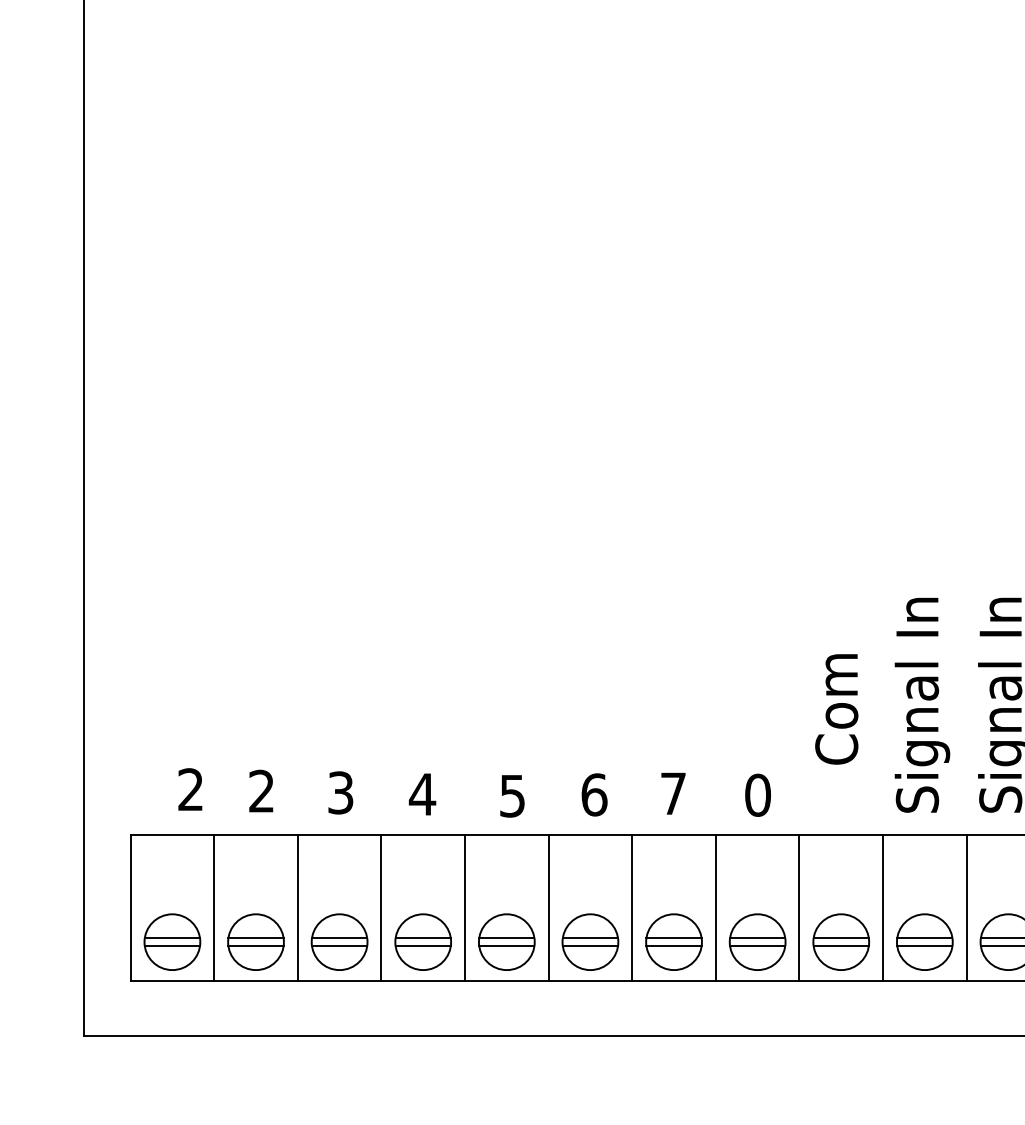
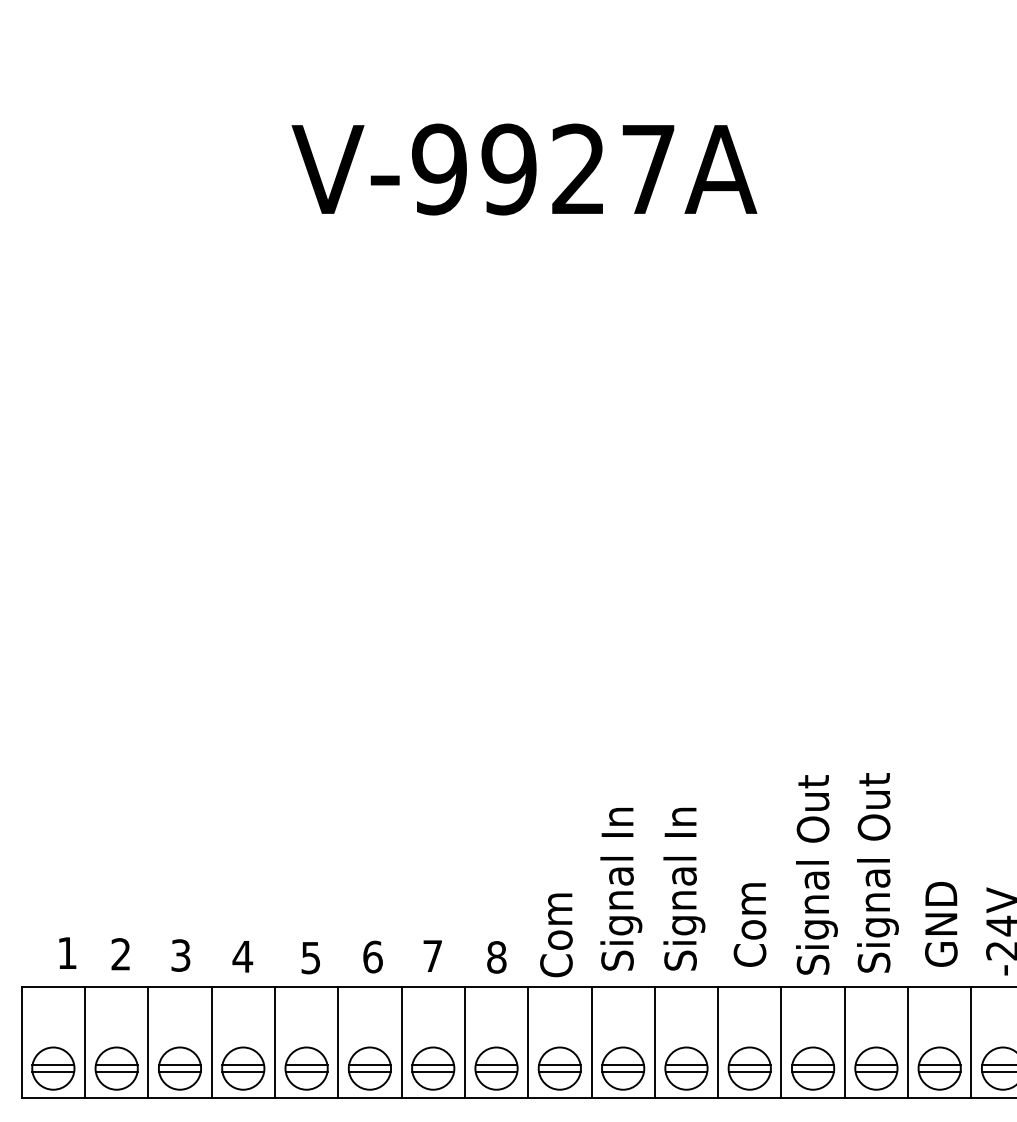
text: (836, 709) -> (556, 935), moved
text: (189, 788) -> (66, 952), 2 -> 1
text: (757, 795) -> (496, 957), 0 -> 8

